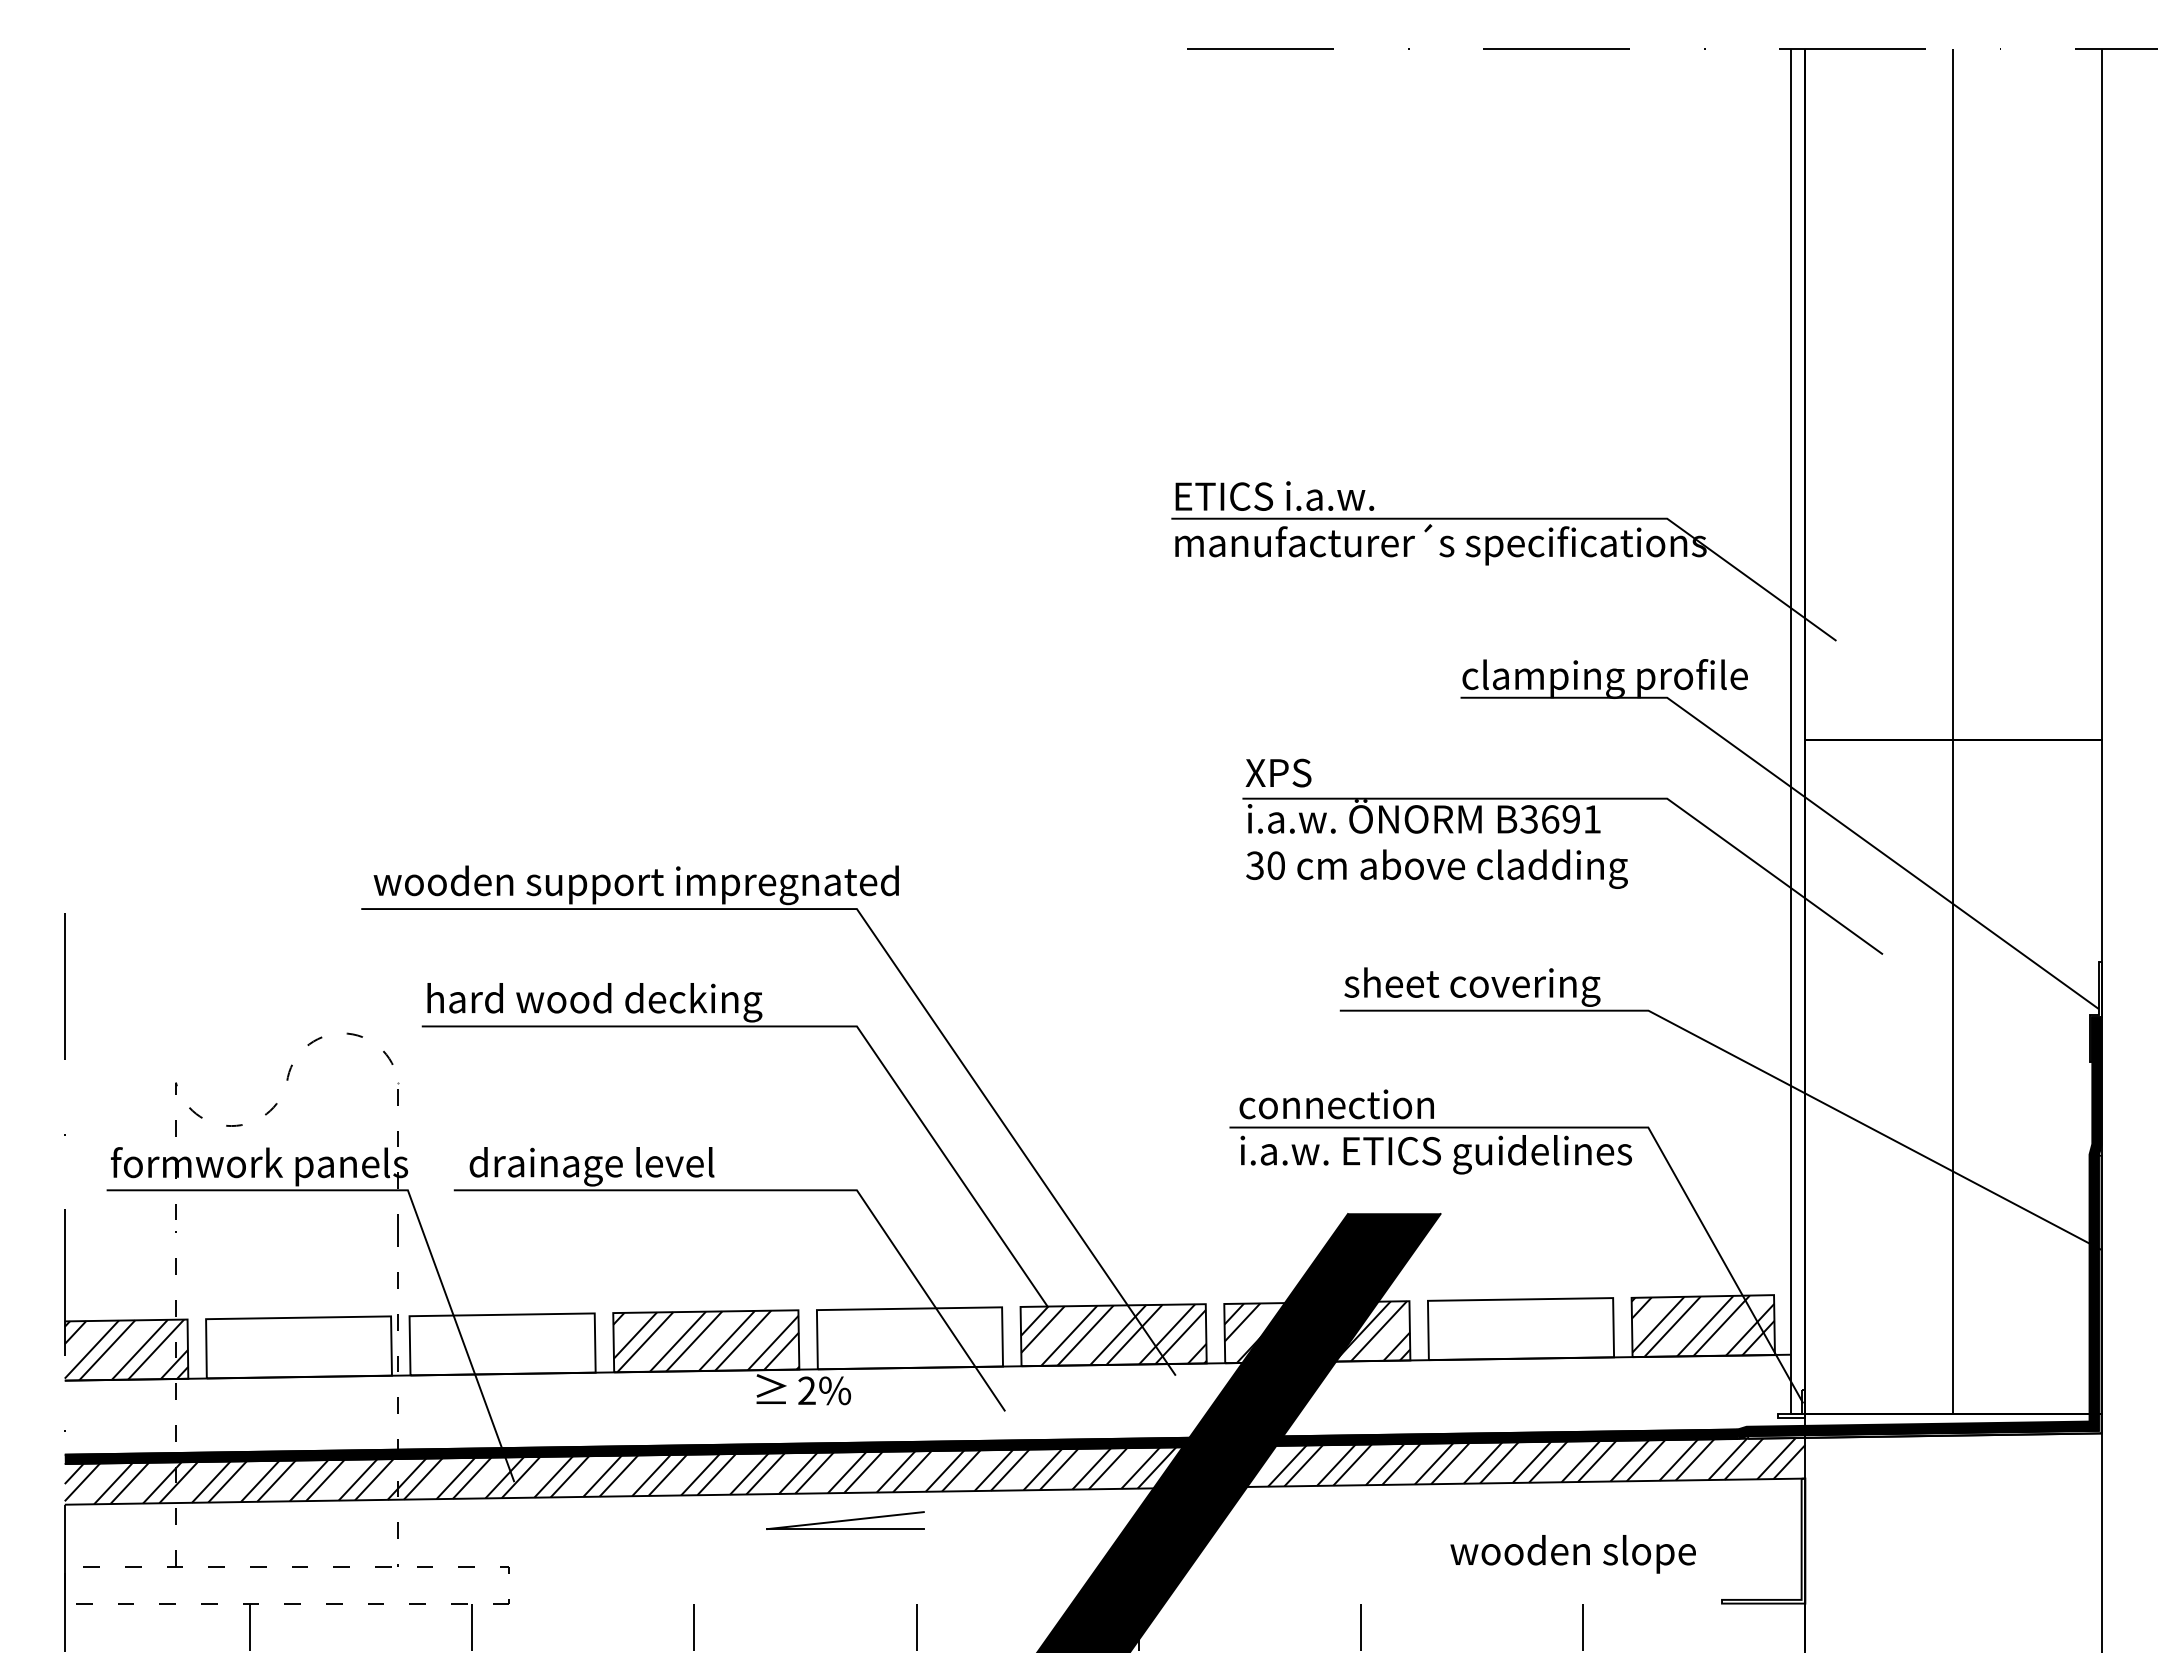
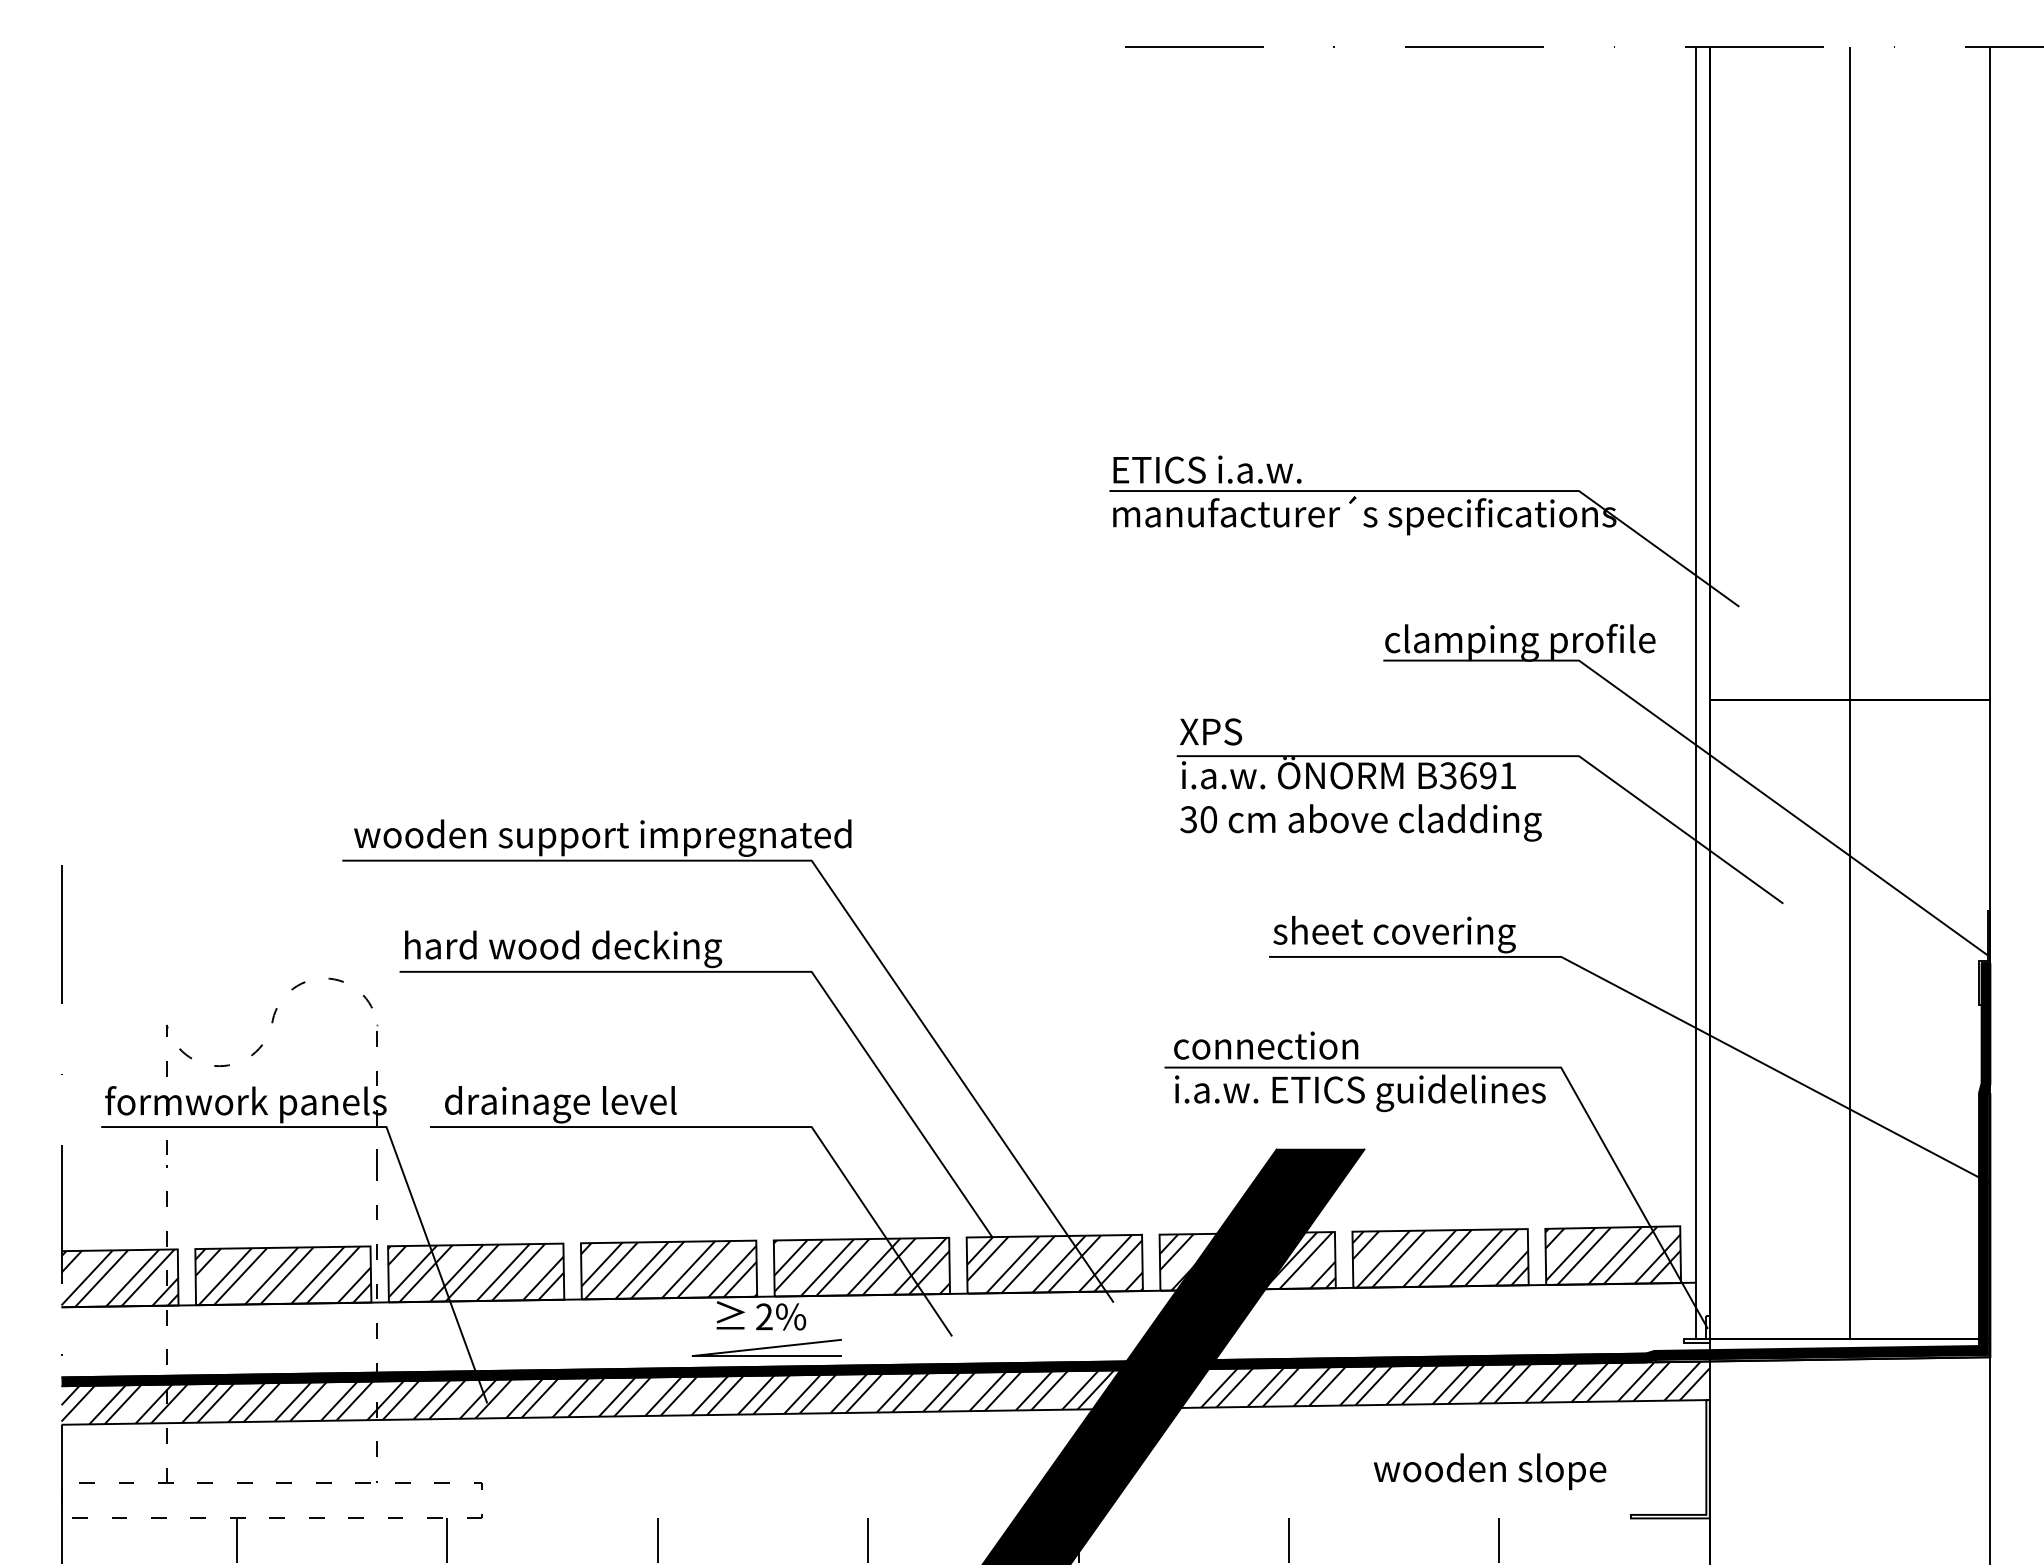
hatch: (1520, 1329) -> (1440, 1258), added
hatch: (909, 1337) -> (861, 1266), added
hatch: (502, 1344) -> (476, 1273), added
hatch: (298, 1347) -> (282, 1275), added
part: (845, 1520) -> (766, 1347), moved

